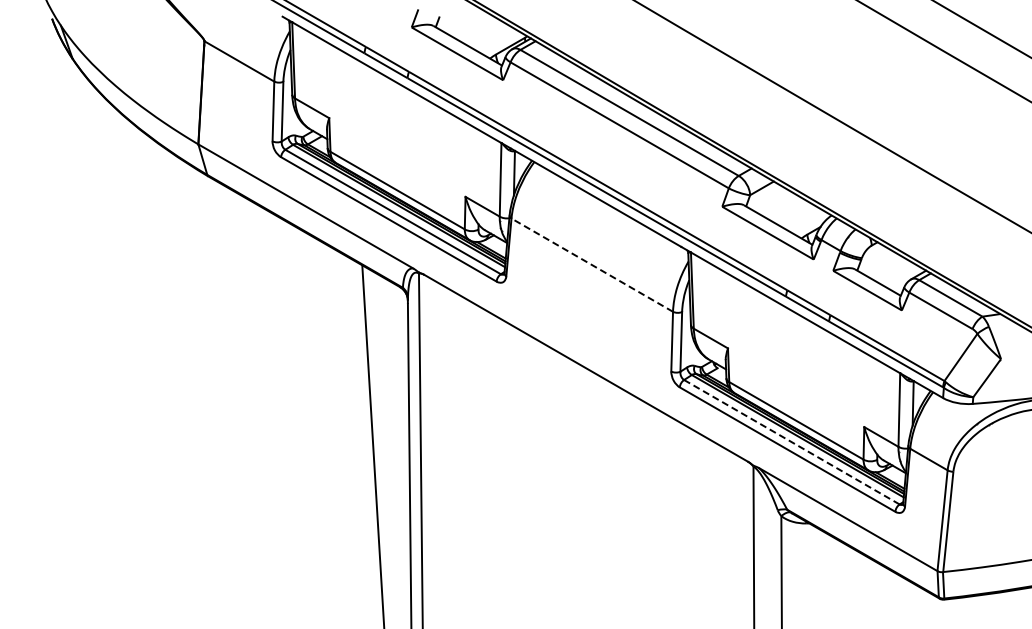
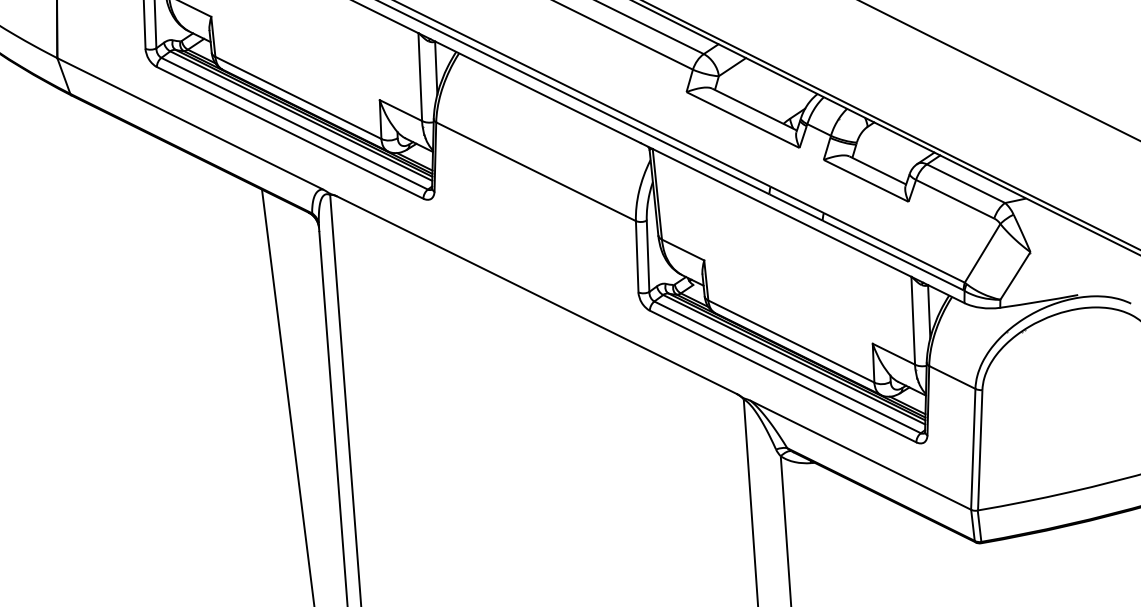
line: (591, 264) -> (535, 171), dashed -> solid
line: (791, 441) -> (787, 366), dashed -> solid

